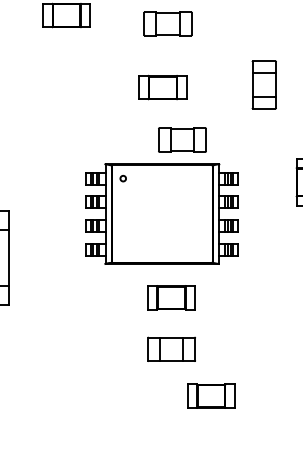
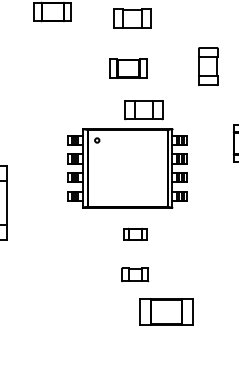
part: (171, 297) -> (135, 234), size x0.6
part: (171, 348) -> (135, 274), size x0.7
part: (211, 395) -> (166, 311), size x1.4

